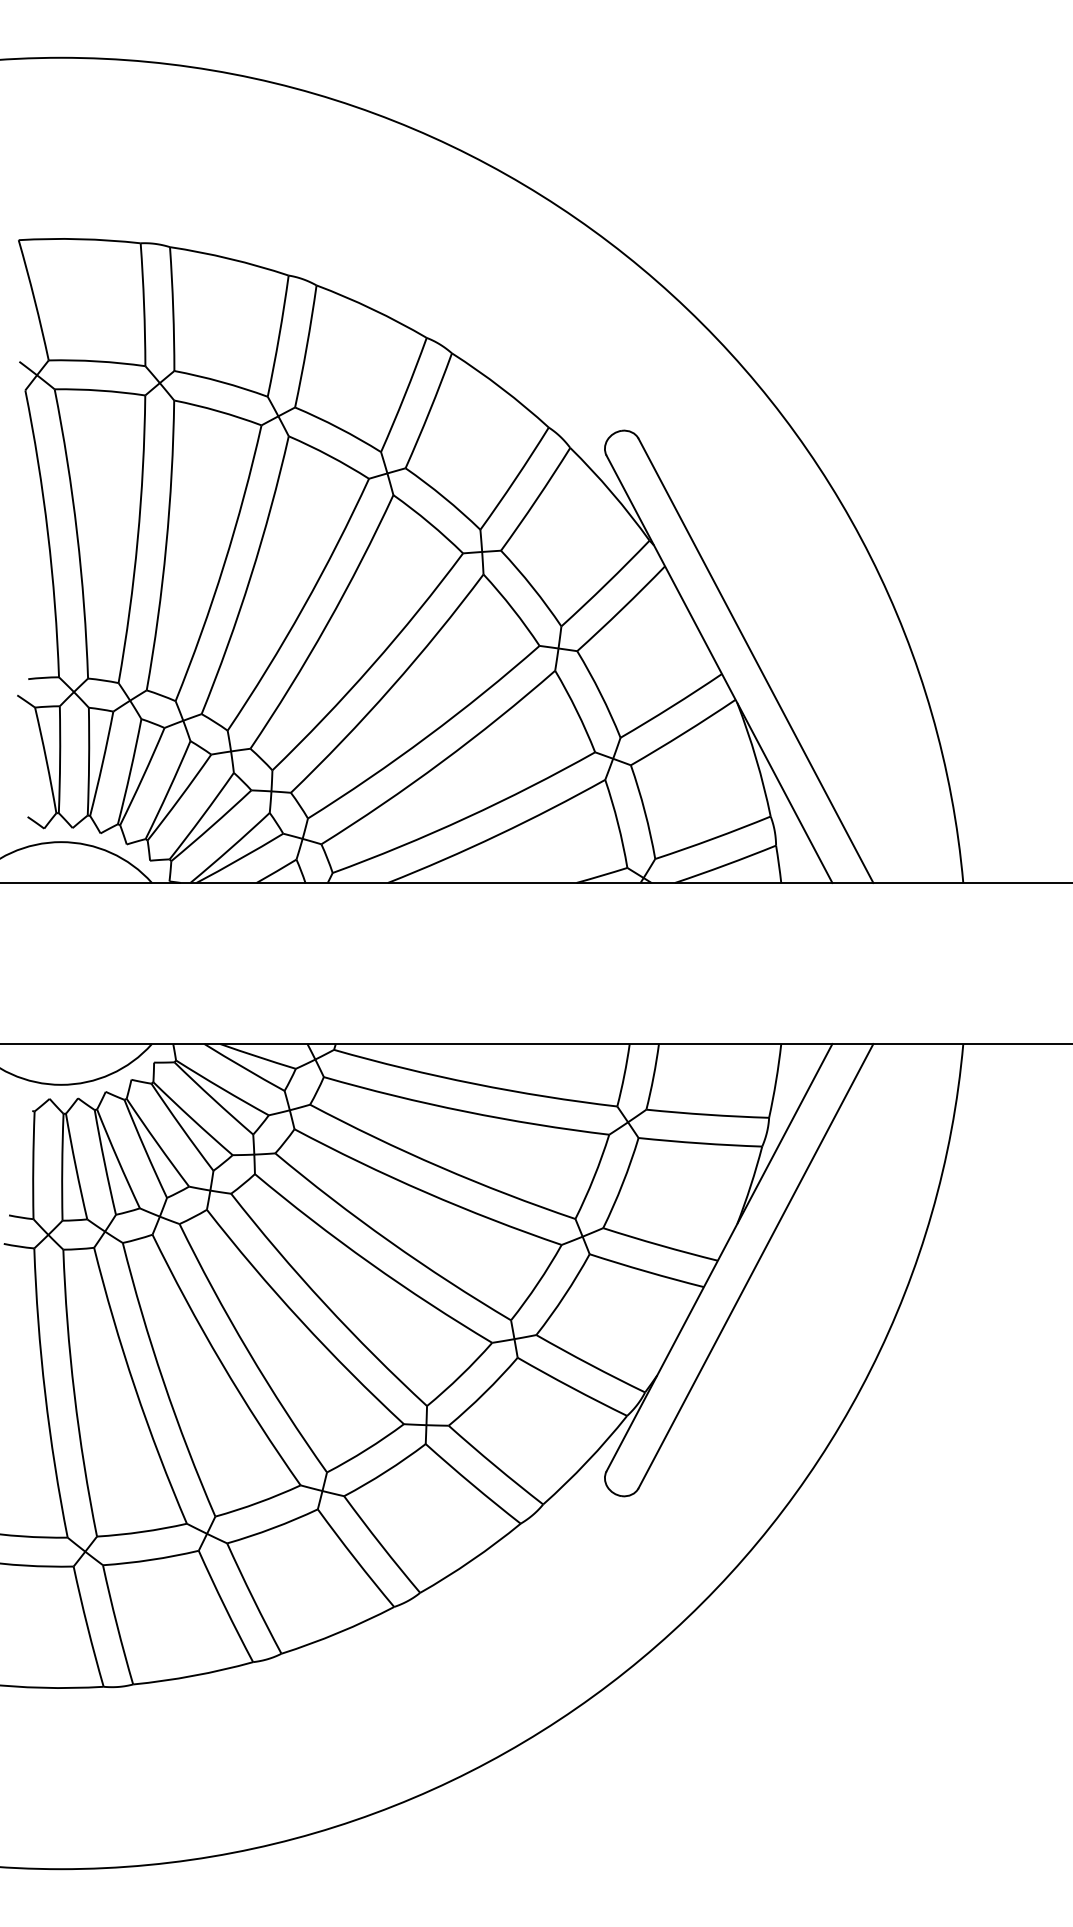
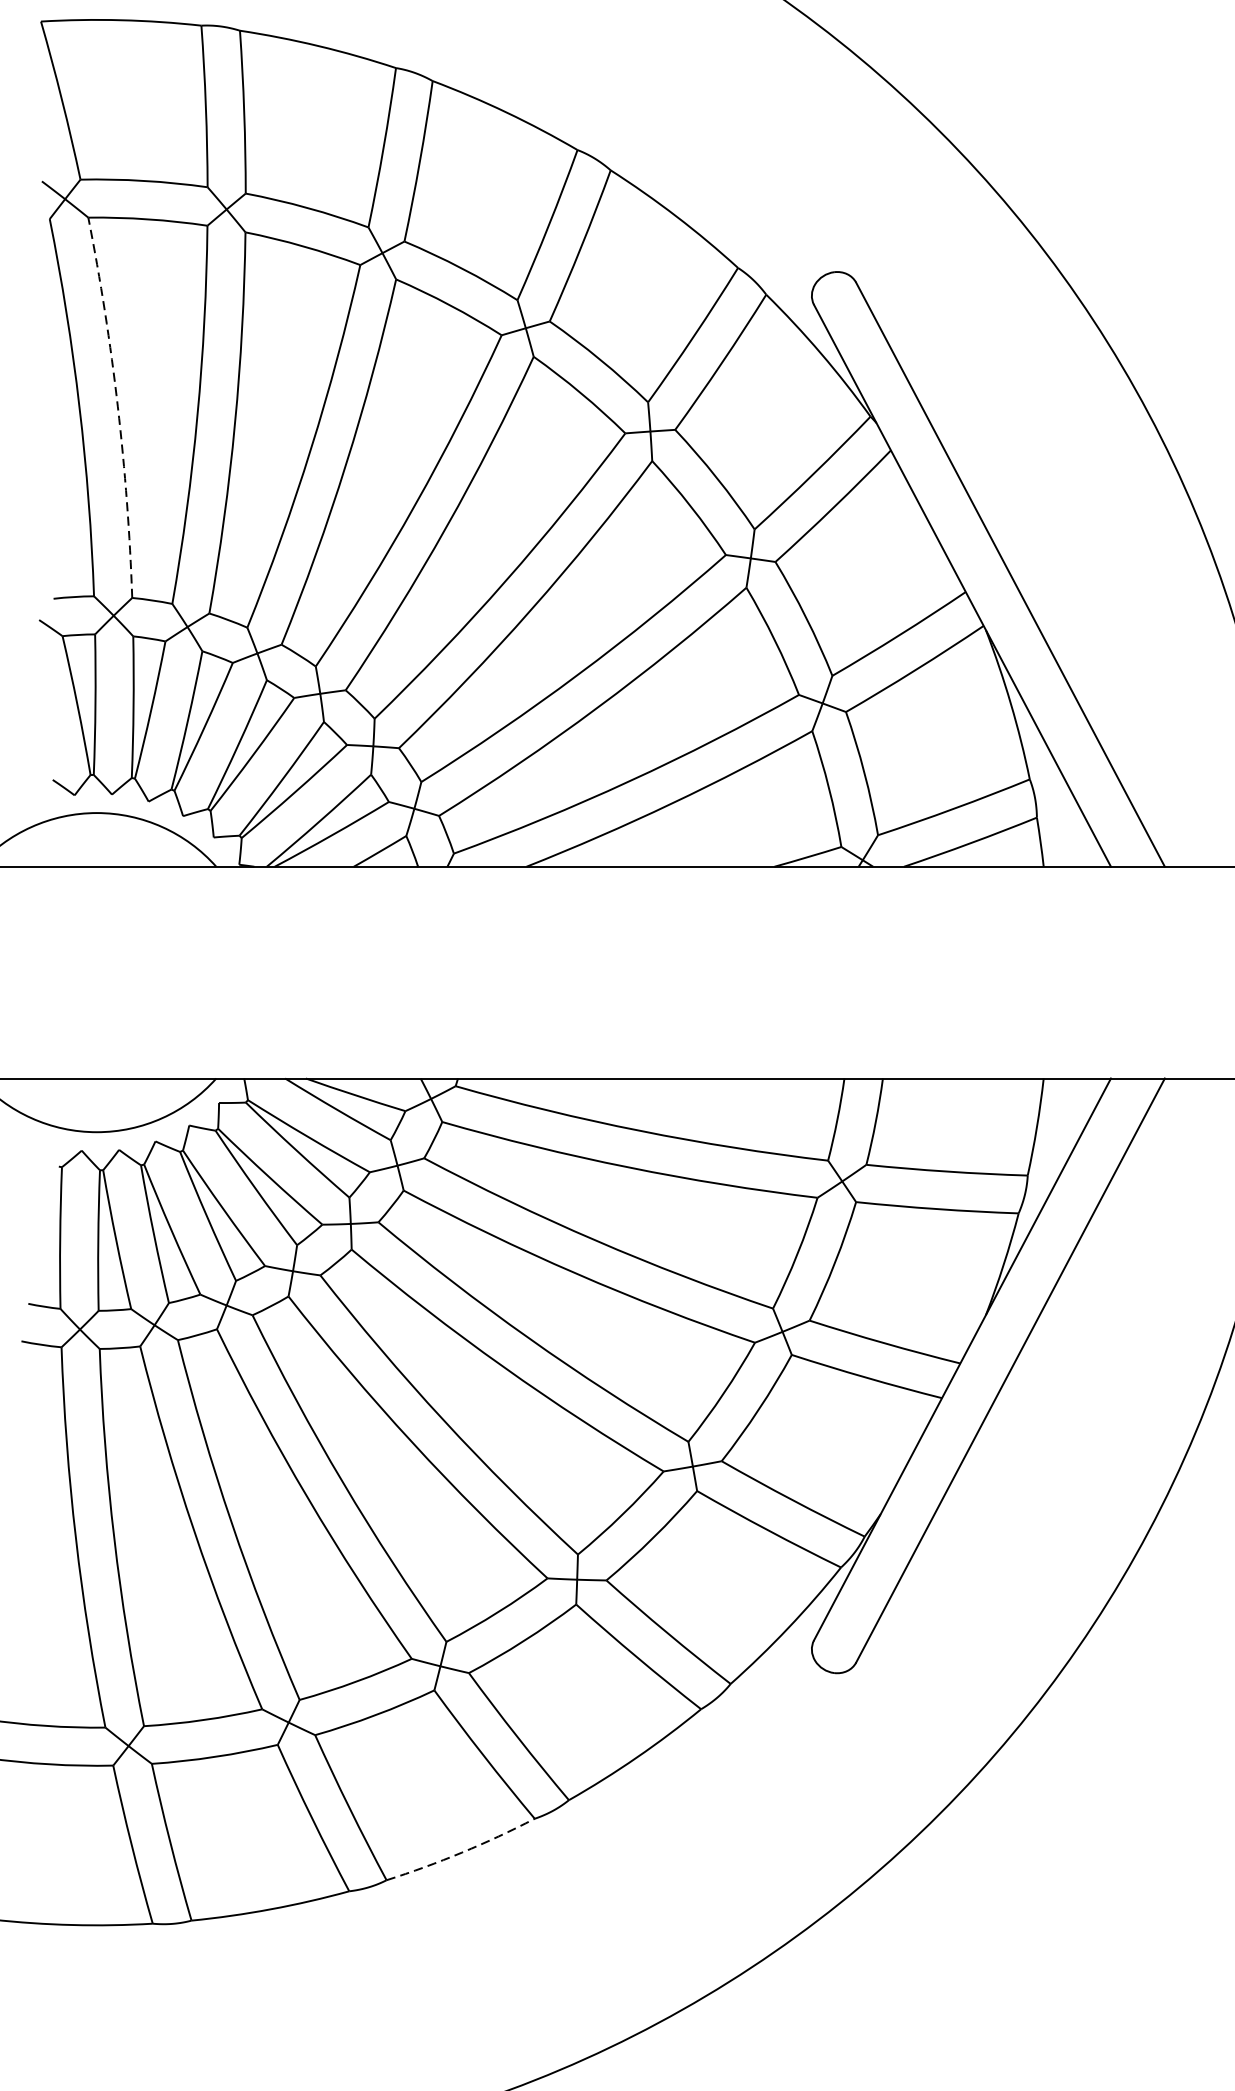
arc: (77, 533) -> (118, 407), solid -> dashed
arc: (338, 1632) -> (461, 1852), solid -> dashed

